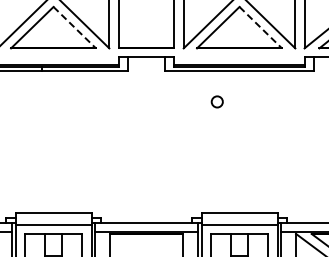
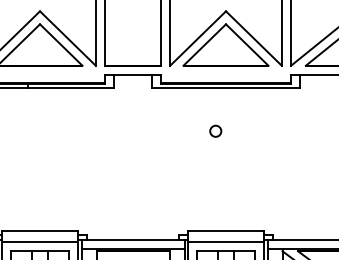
line: (75, 28) -> (61, 45), dashed -> solid
line: (261, 28) -> (247, 45), dashed -> solid
circle: (217, 101) -> (215, 130), moved

